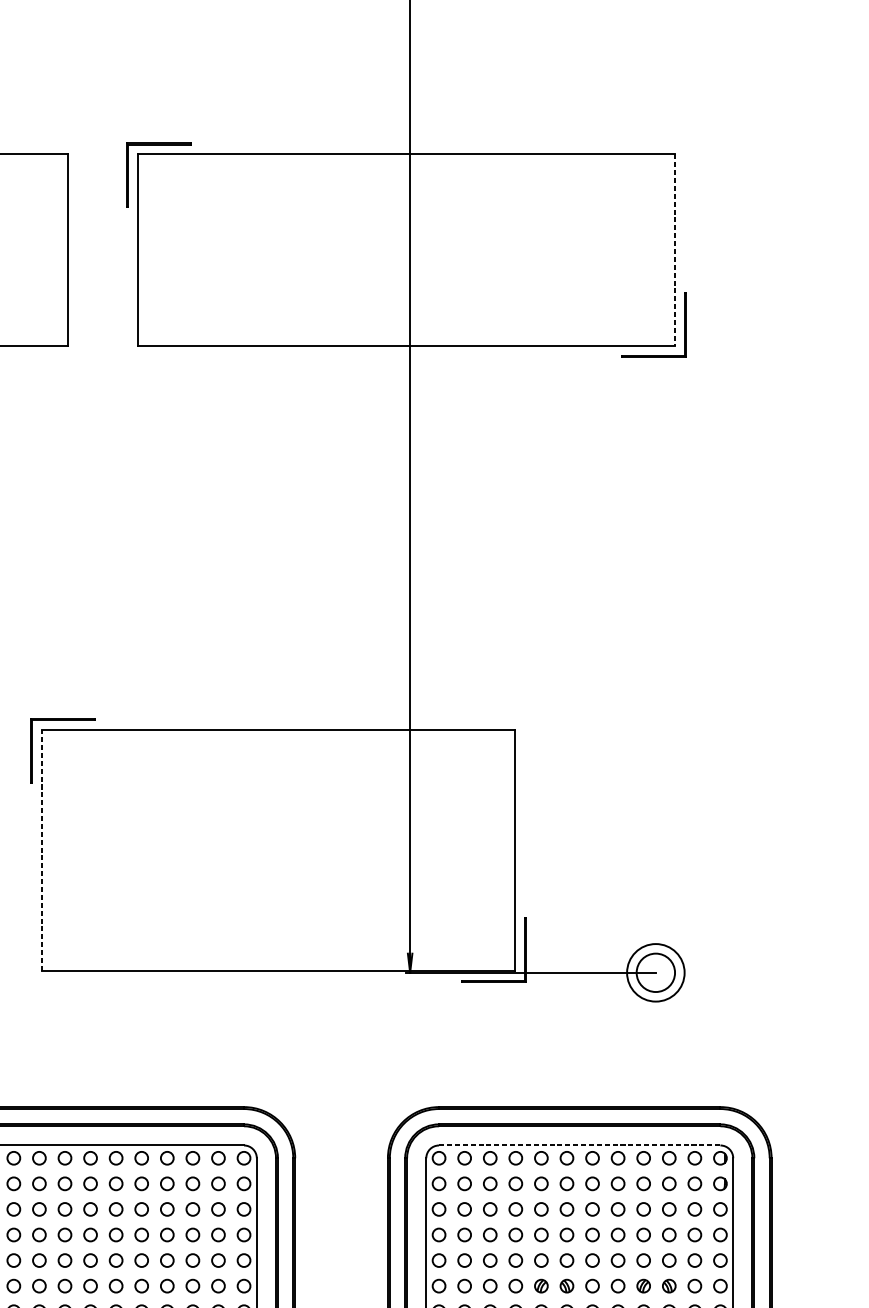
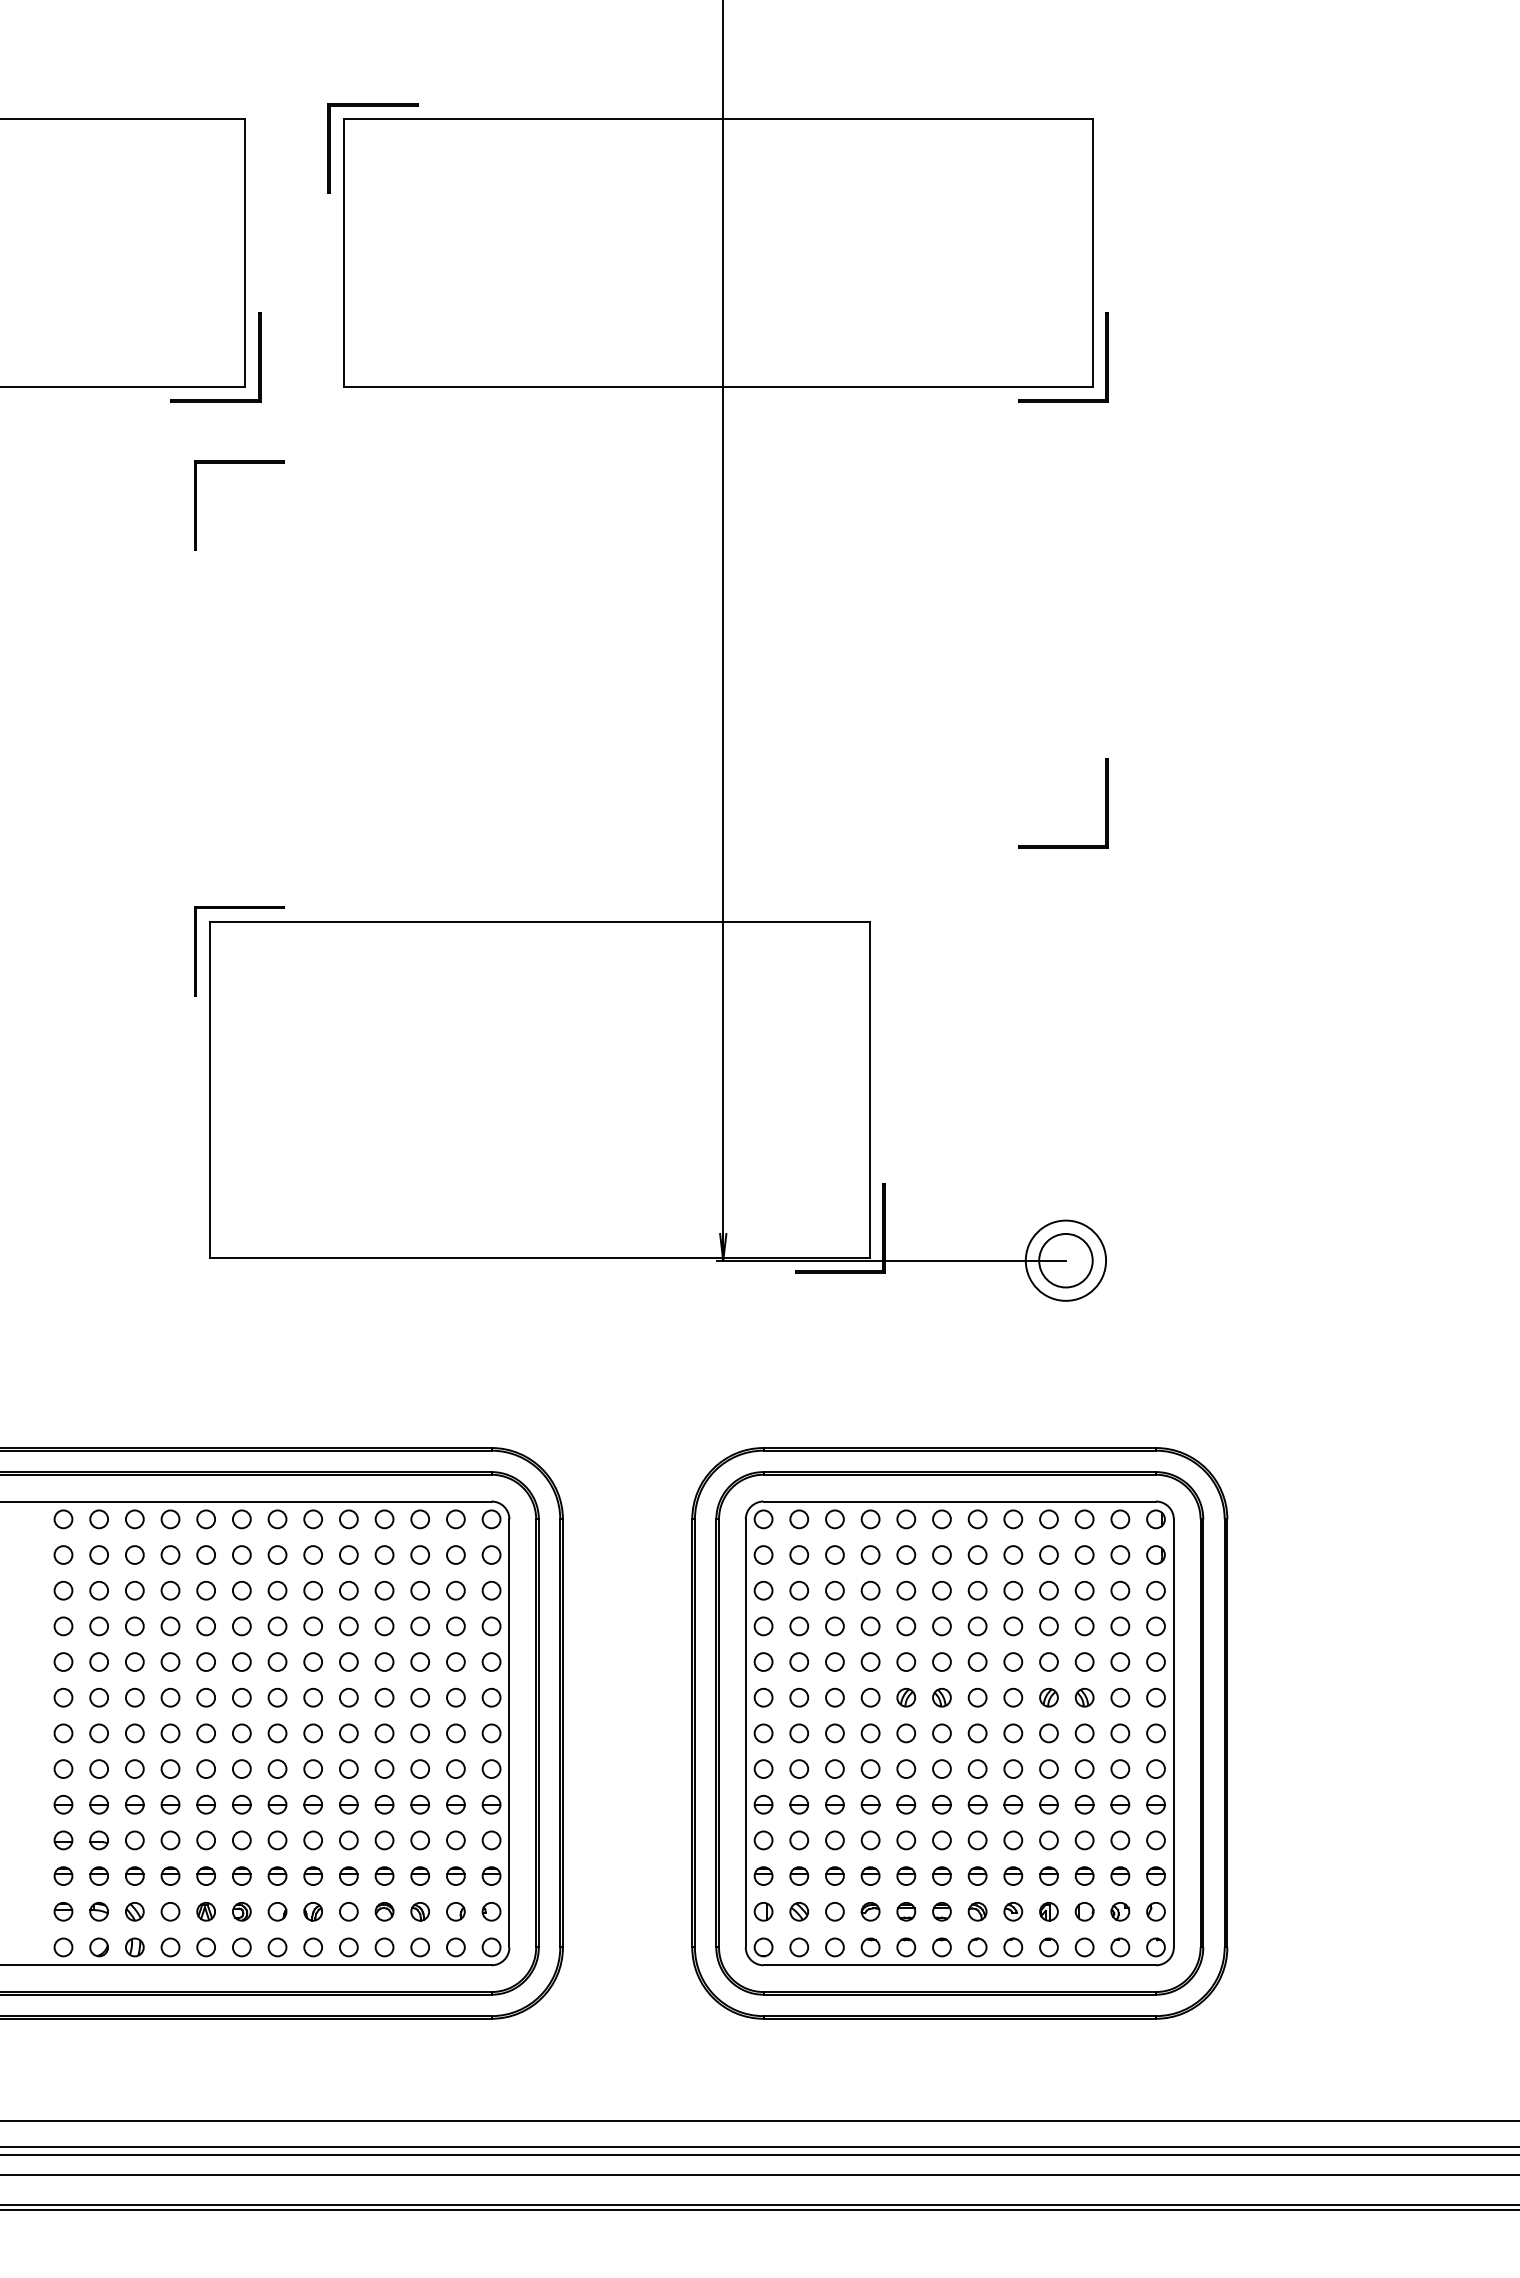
line: (674, 249) -> (1092, 252), dashed -> solid
part: (46, 355) -> (215, 399), added
part: (63, 401) -> (239, 463), added
part: (684, 644) -> (1105, 803), added
line: (41, 850) -> (209, 1089), dashed -> solid
line: (580, 1145) -> (960, 1501), dashed -> solid

